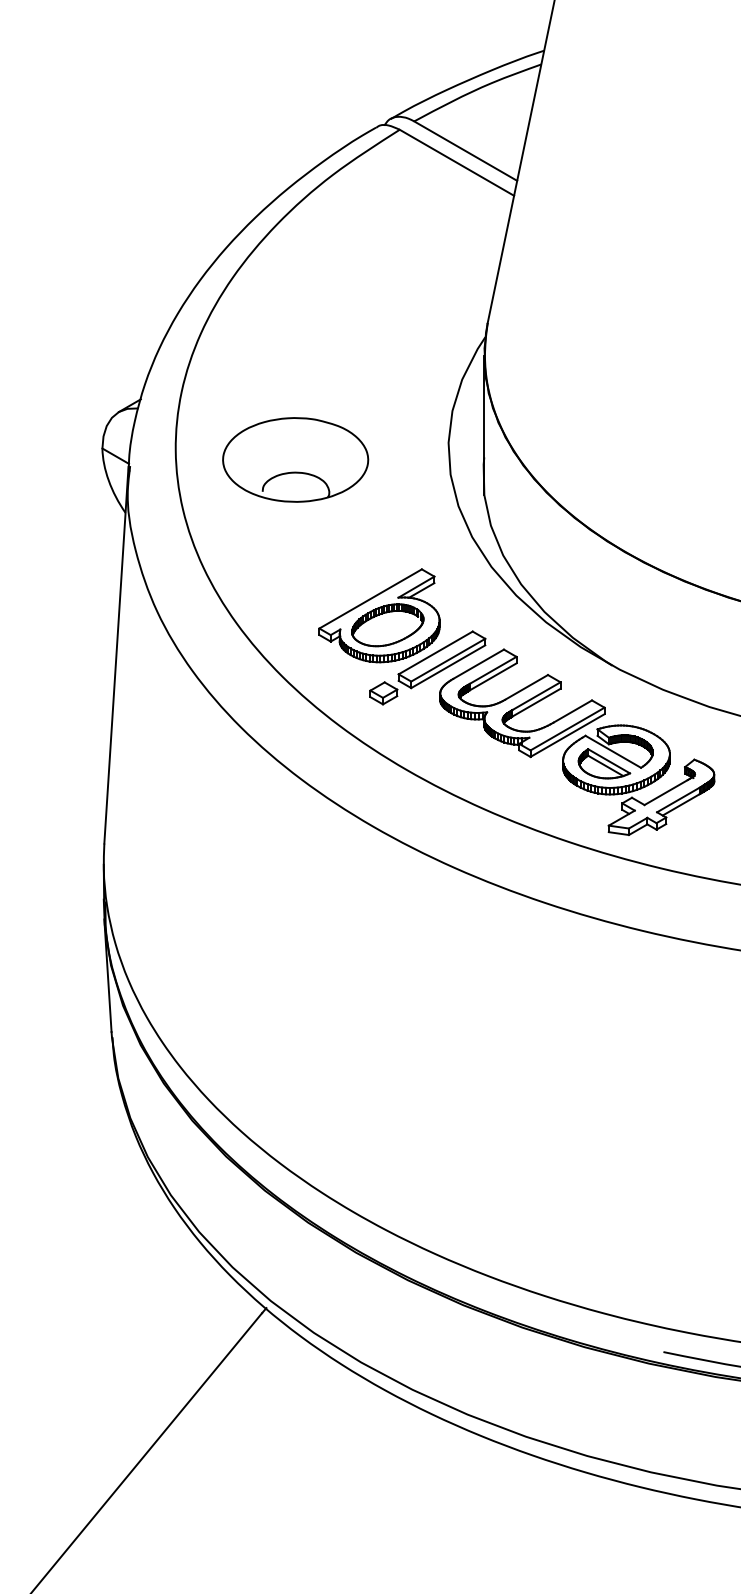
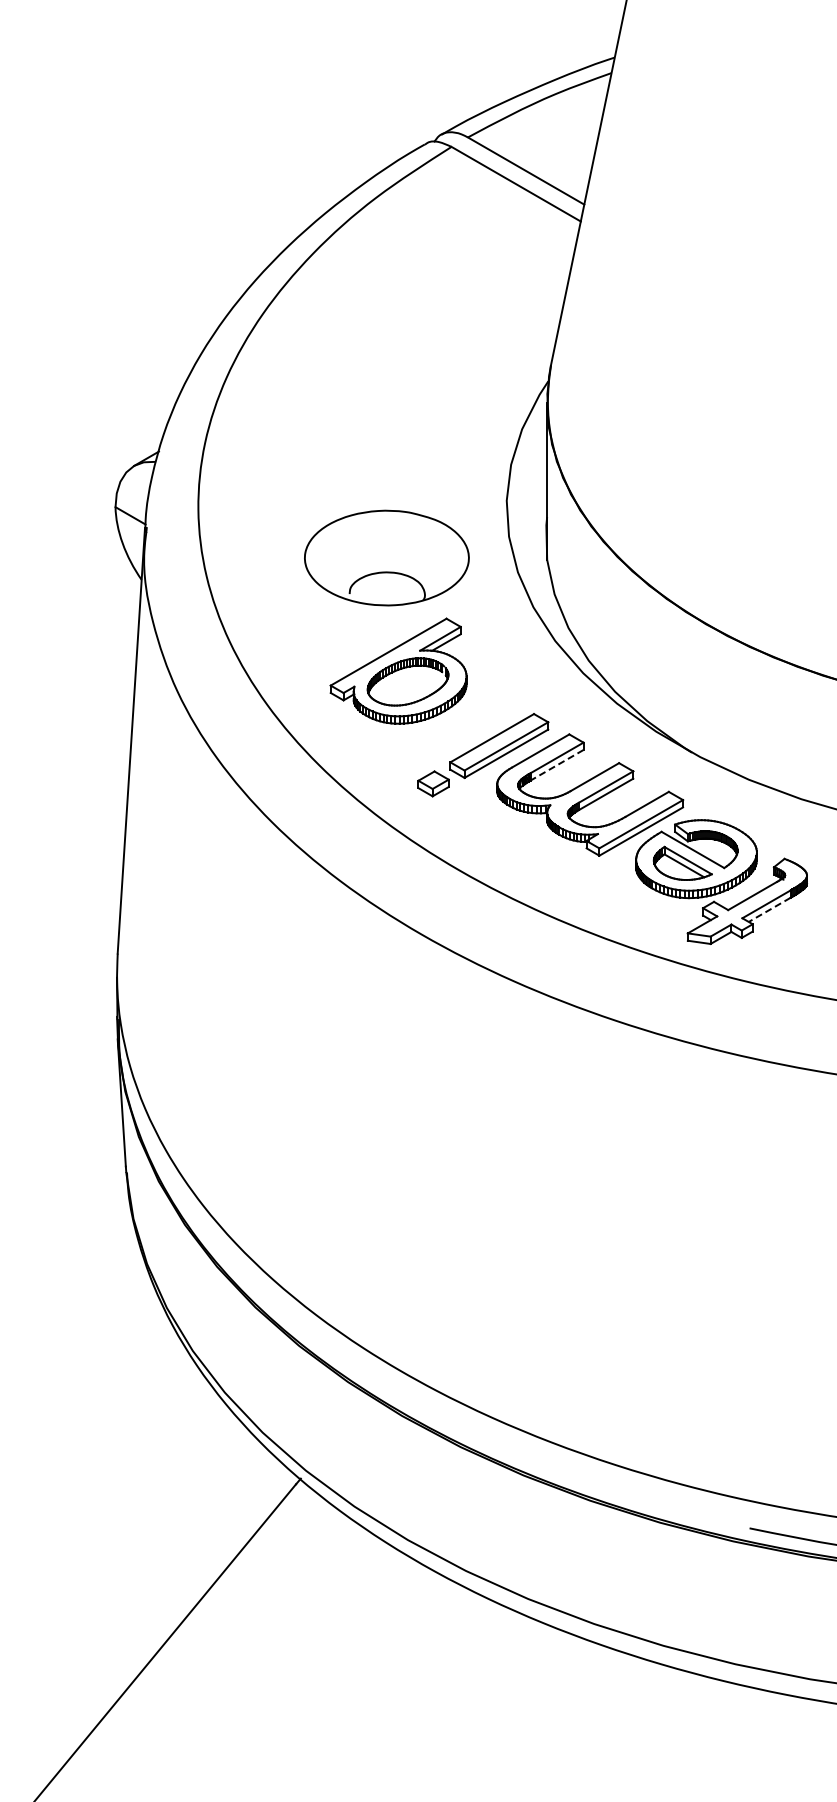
part: (295, 459) -> (386, 557), moved
part: (379, 615) -> (398, 670), moved
line: (492, 677) -> (556, 765), solid -> dashed
line: (681, 805) -> (769, 910), solid -> dashed

